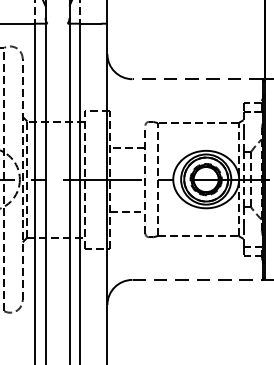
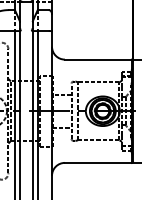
line: (195, 78) -> (97, 59), dashed -> solid
line: (197, 279) -> (98, 162), dashed -> solid

